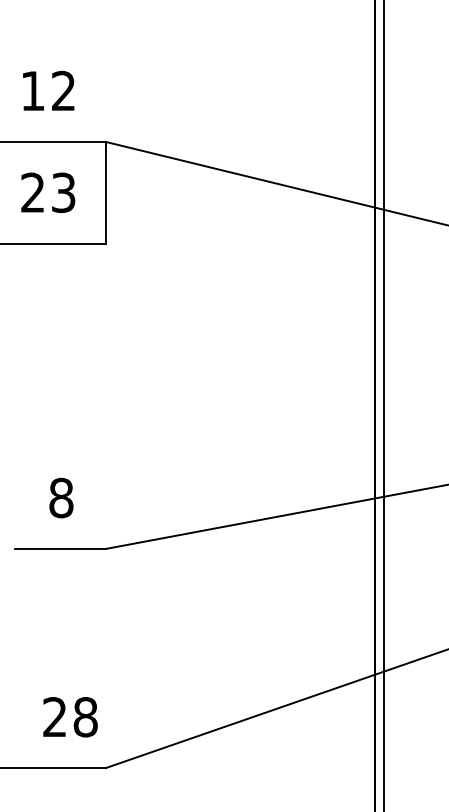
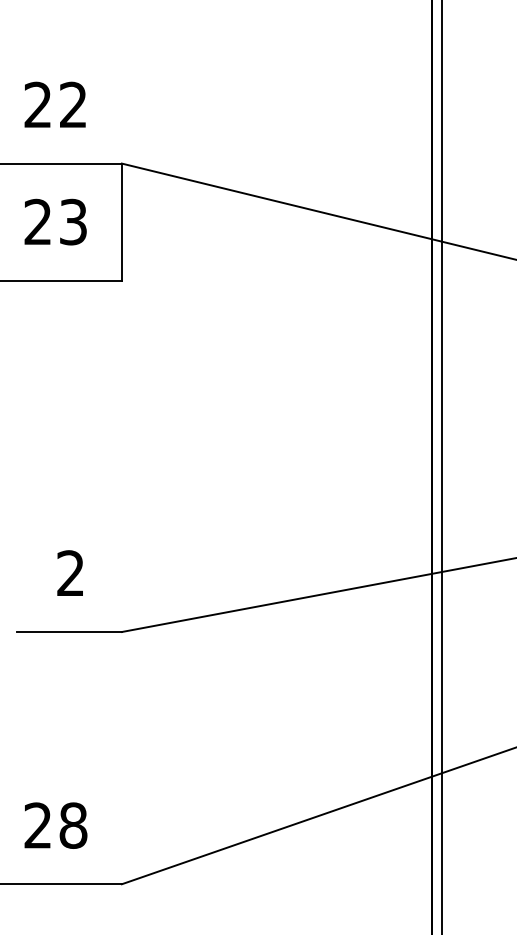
text: (32, 90) -> (37, 104), 12 -> 22
text: (61, 497) -> (70, 572), 8 -> 2
text: (70, 717) -> (55, 826), moved

